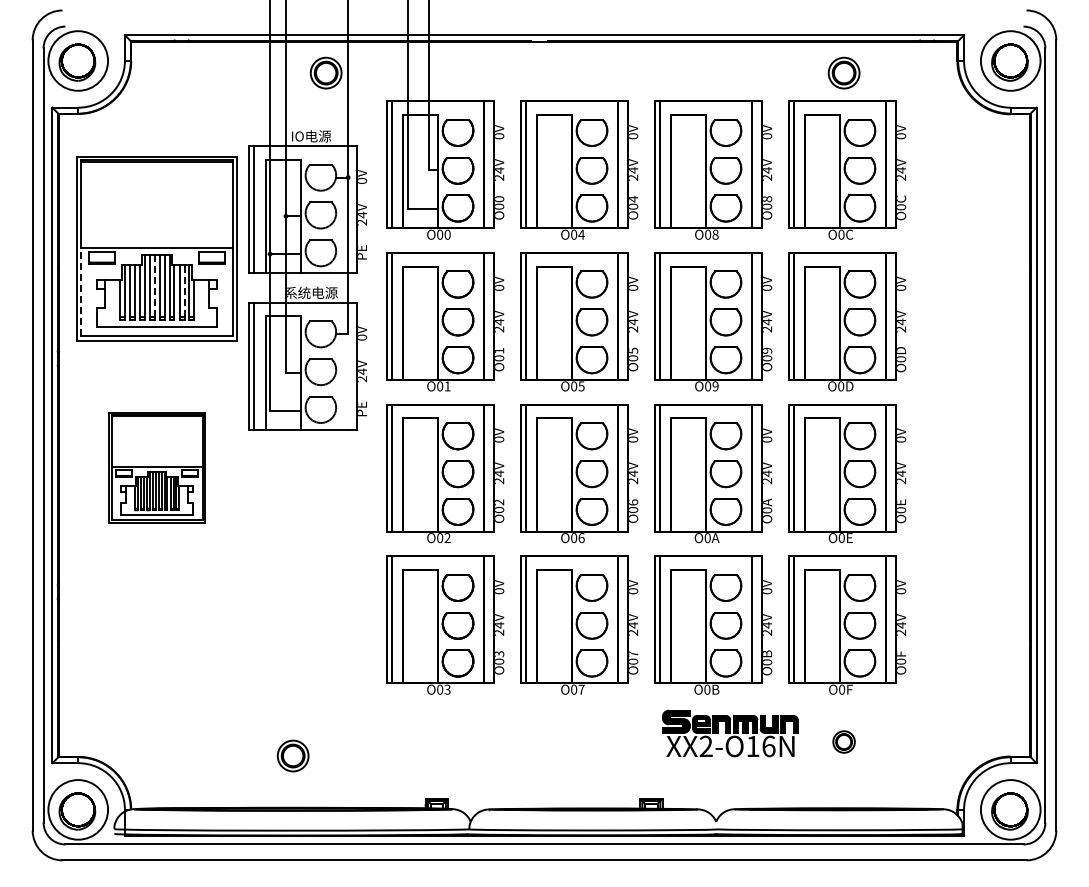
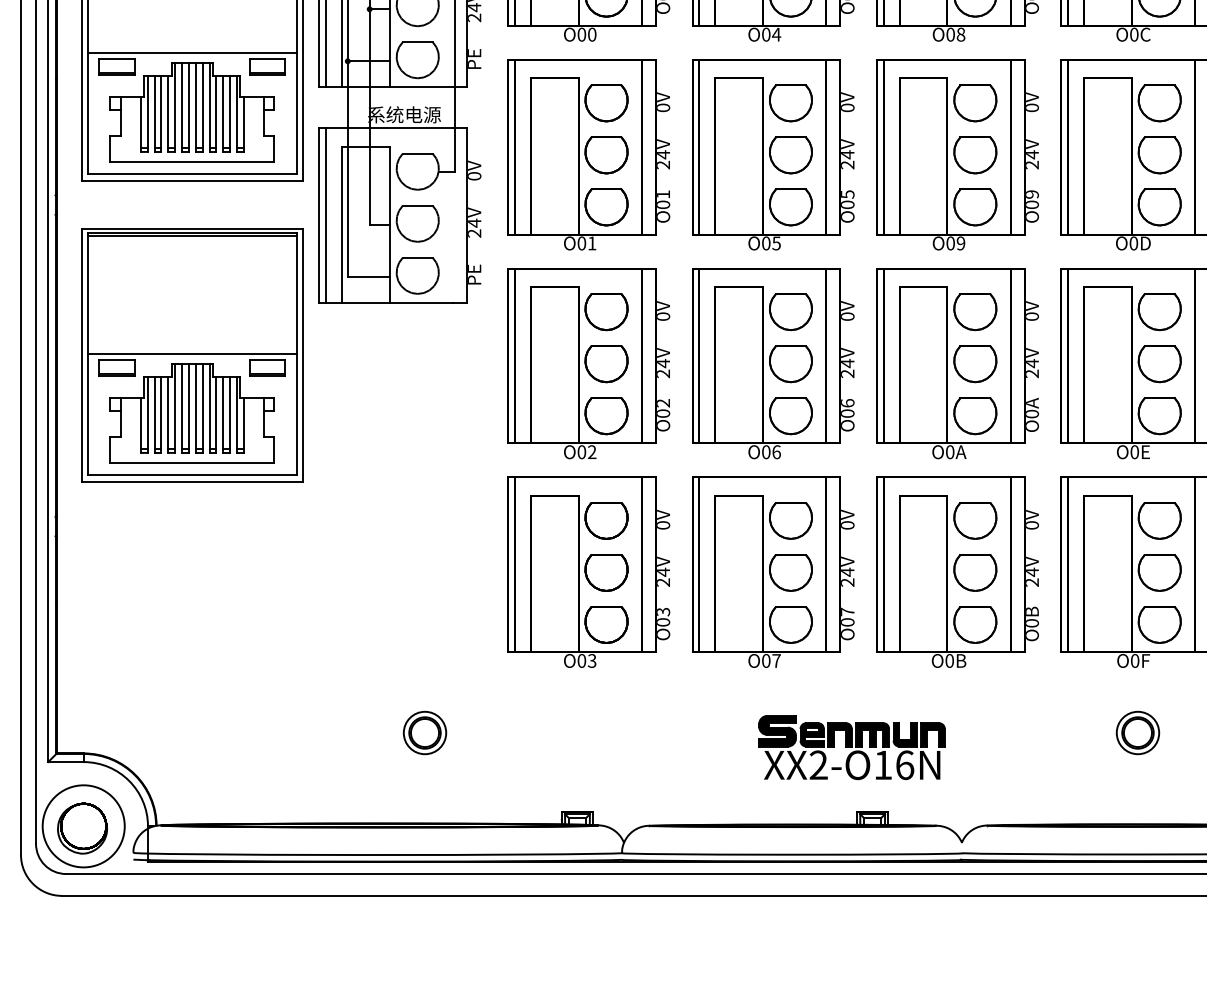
line: (154, 286) -> (188, 105), dashed -> solid
line: (184, 290) -> (229, 111), dashed -> solid
line: (81, 291) -> (88, 112), dashed -> solid
part: (156, 467) -> (191, 355), size x1.67
part: (730, 733) -> (852, 747), moved
part: (843, 741) -> (1137, 732), size x1.43
part: (292, 755) -> (424, 732), moved

